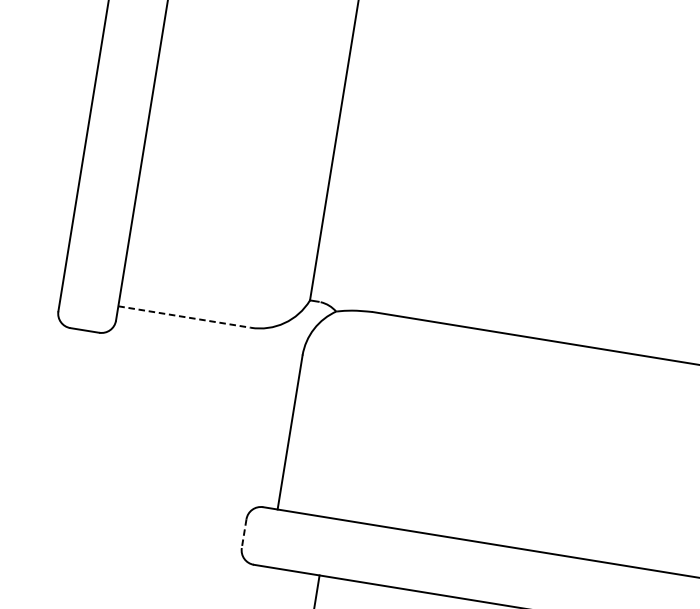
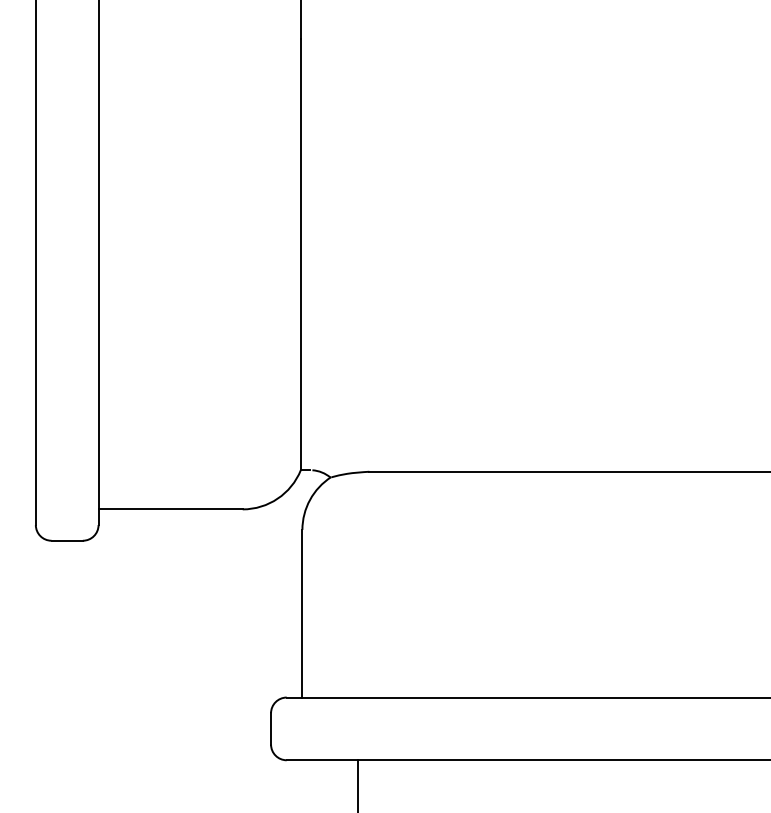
line: (185, 317) -> (171, 509), dashed -> solid
line: (244, 533) -> (271, 728), dashed -> solid

